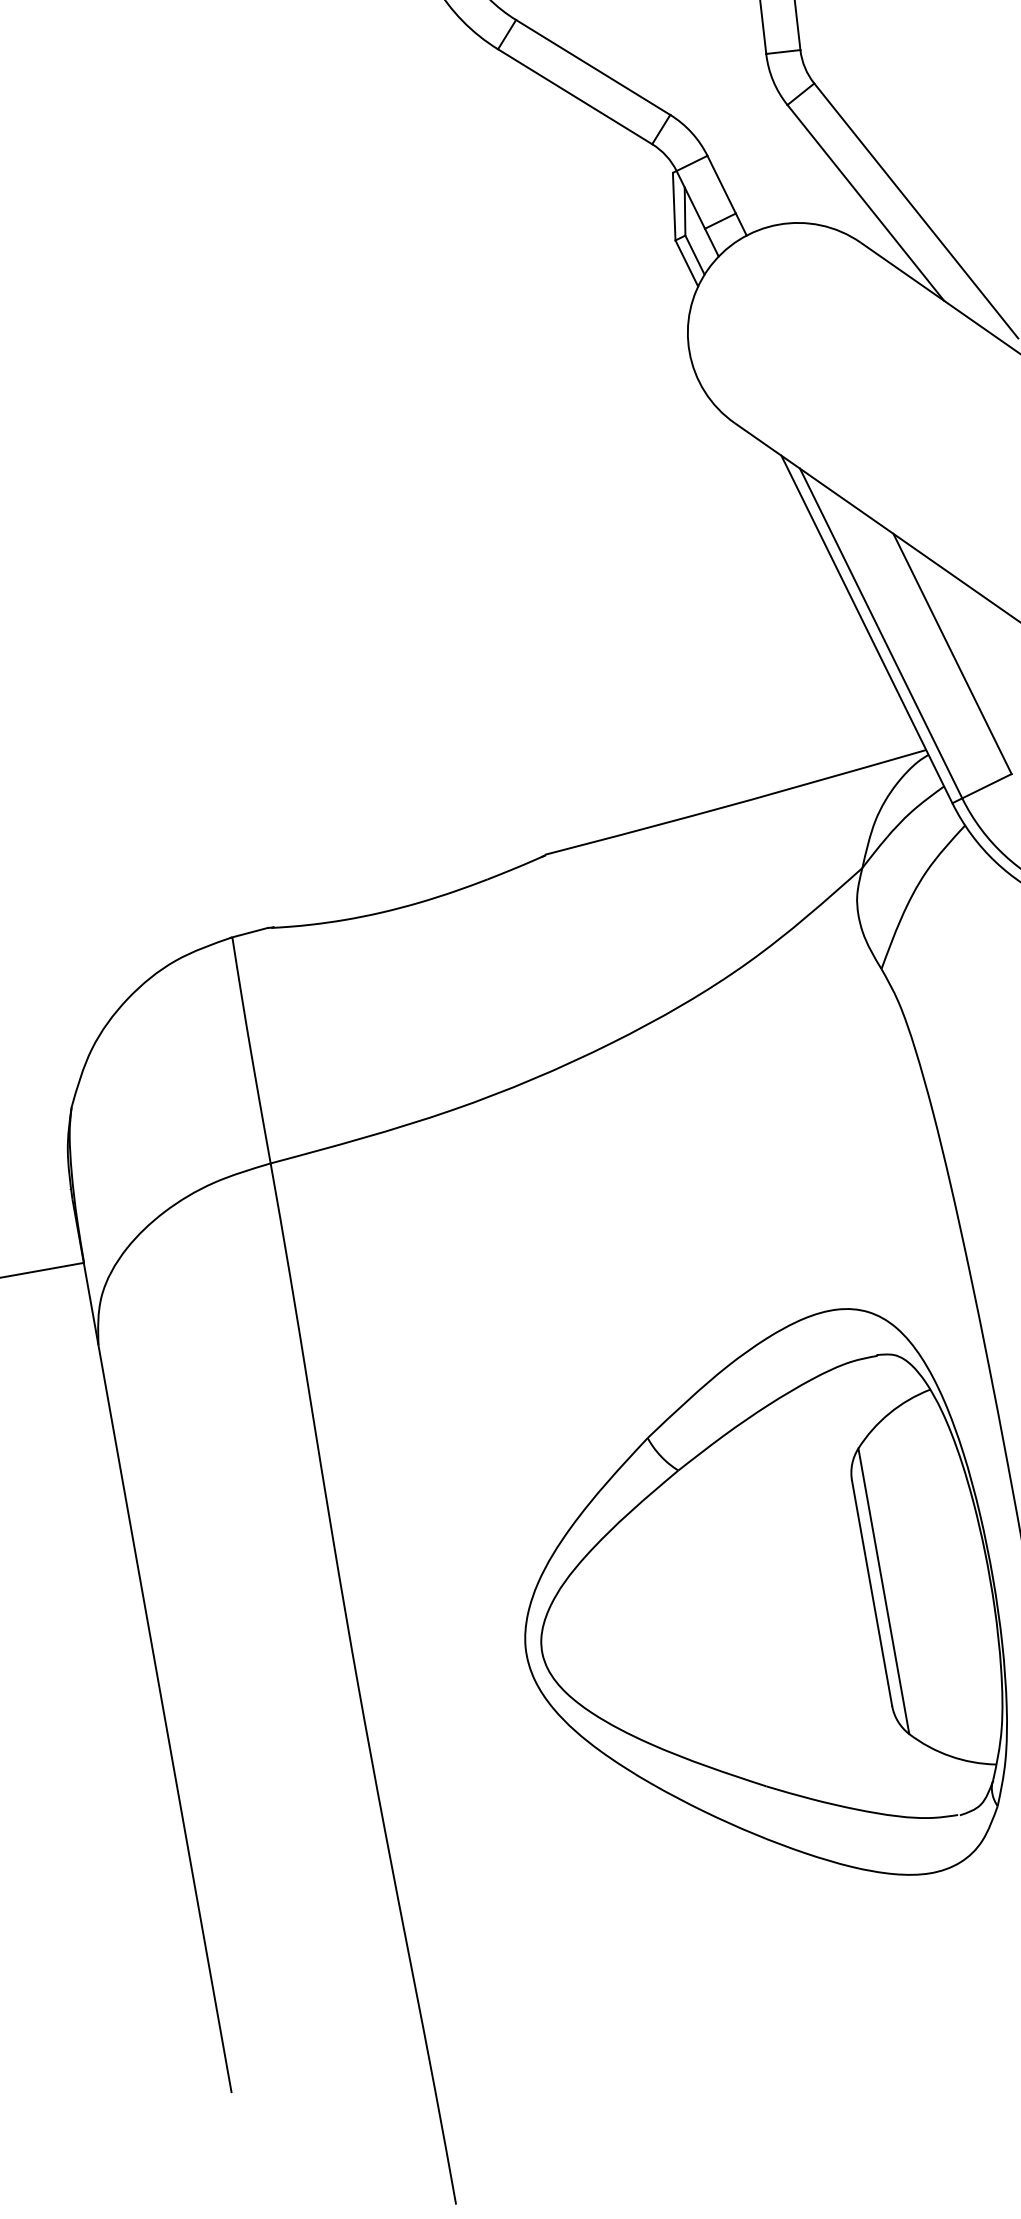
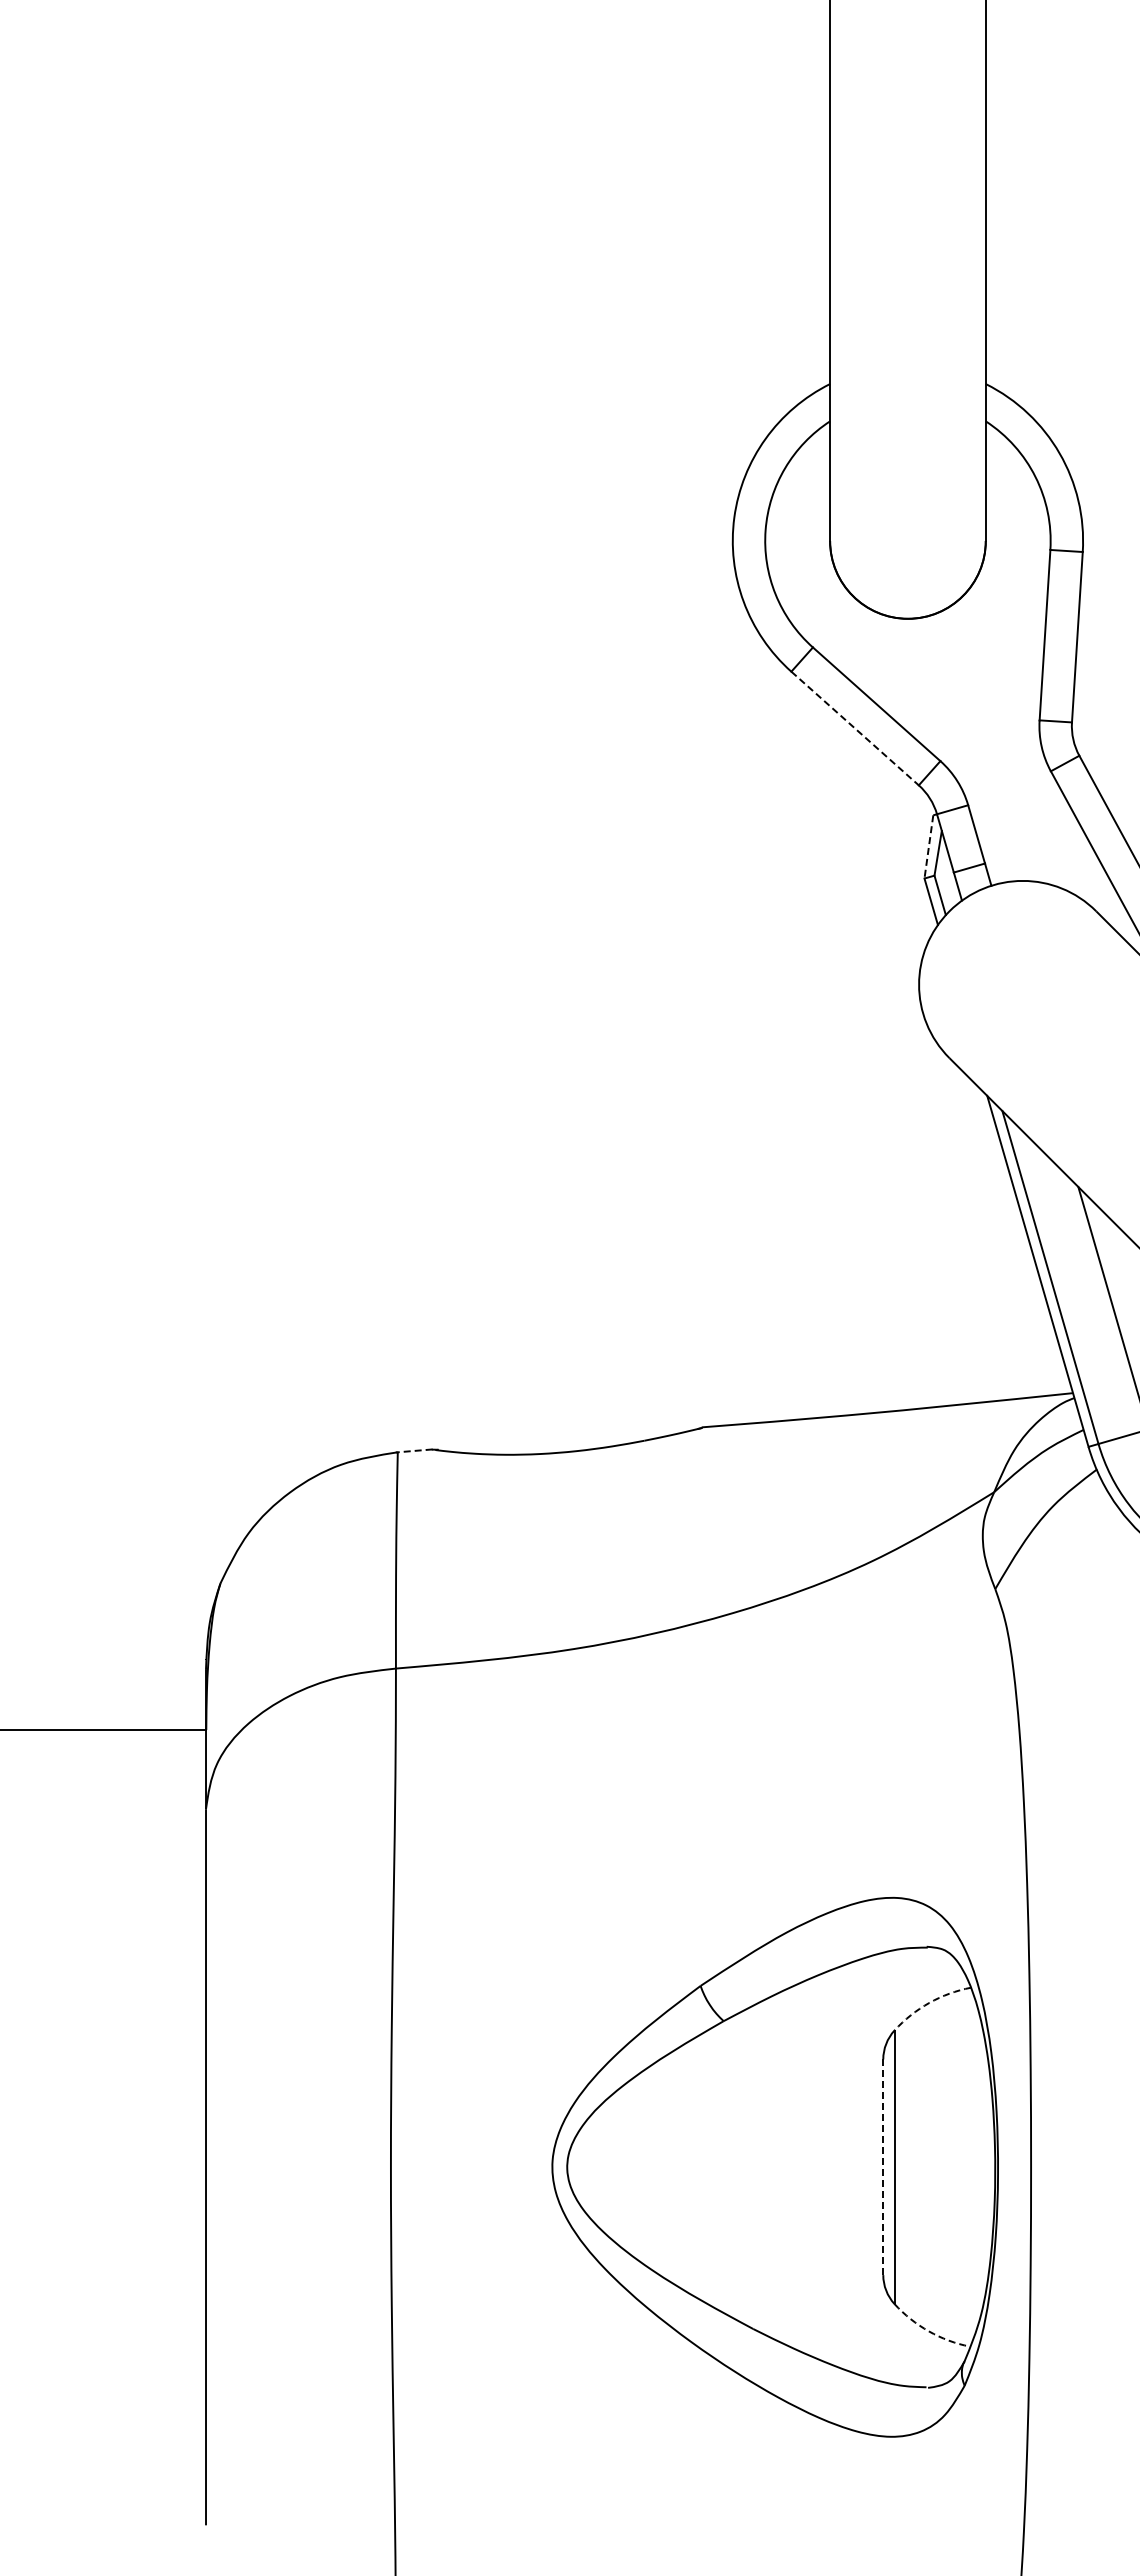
line: (575, 96) -> (855, 728), solid -> dashed
line: (673, 206) -> (928, 846), solid -> dashed
line: (248, 932) -> (413, 1450), solid -> dashed
arc: (889, 1412) -> (929, 2002), solid -> dashed
line: (872, 1593) -> (883, 2167), solid -> dashed
arc: (949, 1756) -> (928, 2331), solid -> dashed

